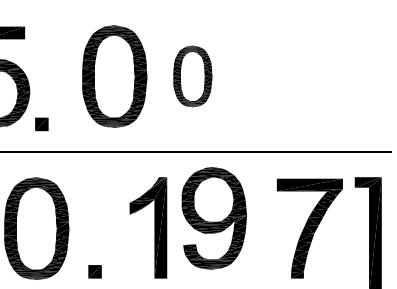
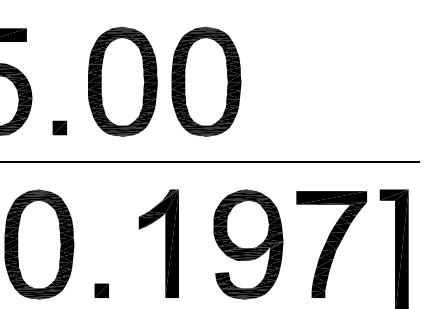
part: (192, 76) -> (206, 81), size x1.67
part: (41, 123) -> (59, 127), moved
part: (214, 218) -> (248, 244), moved

